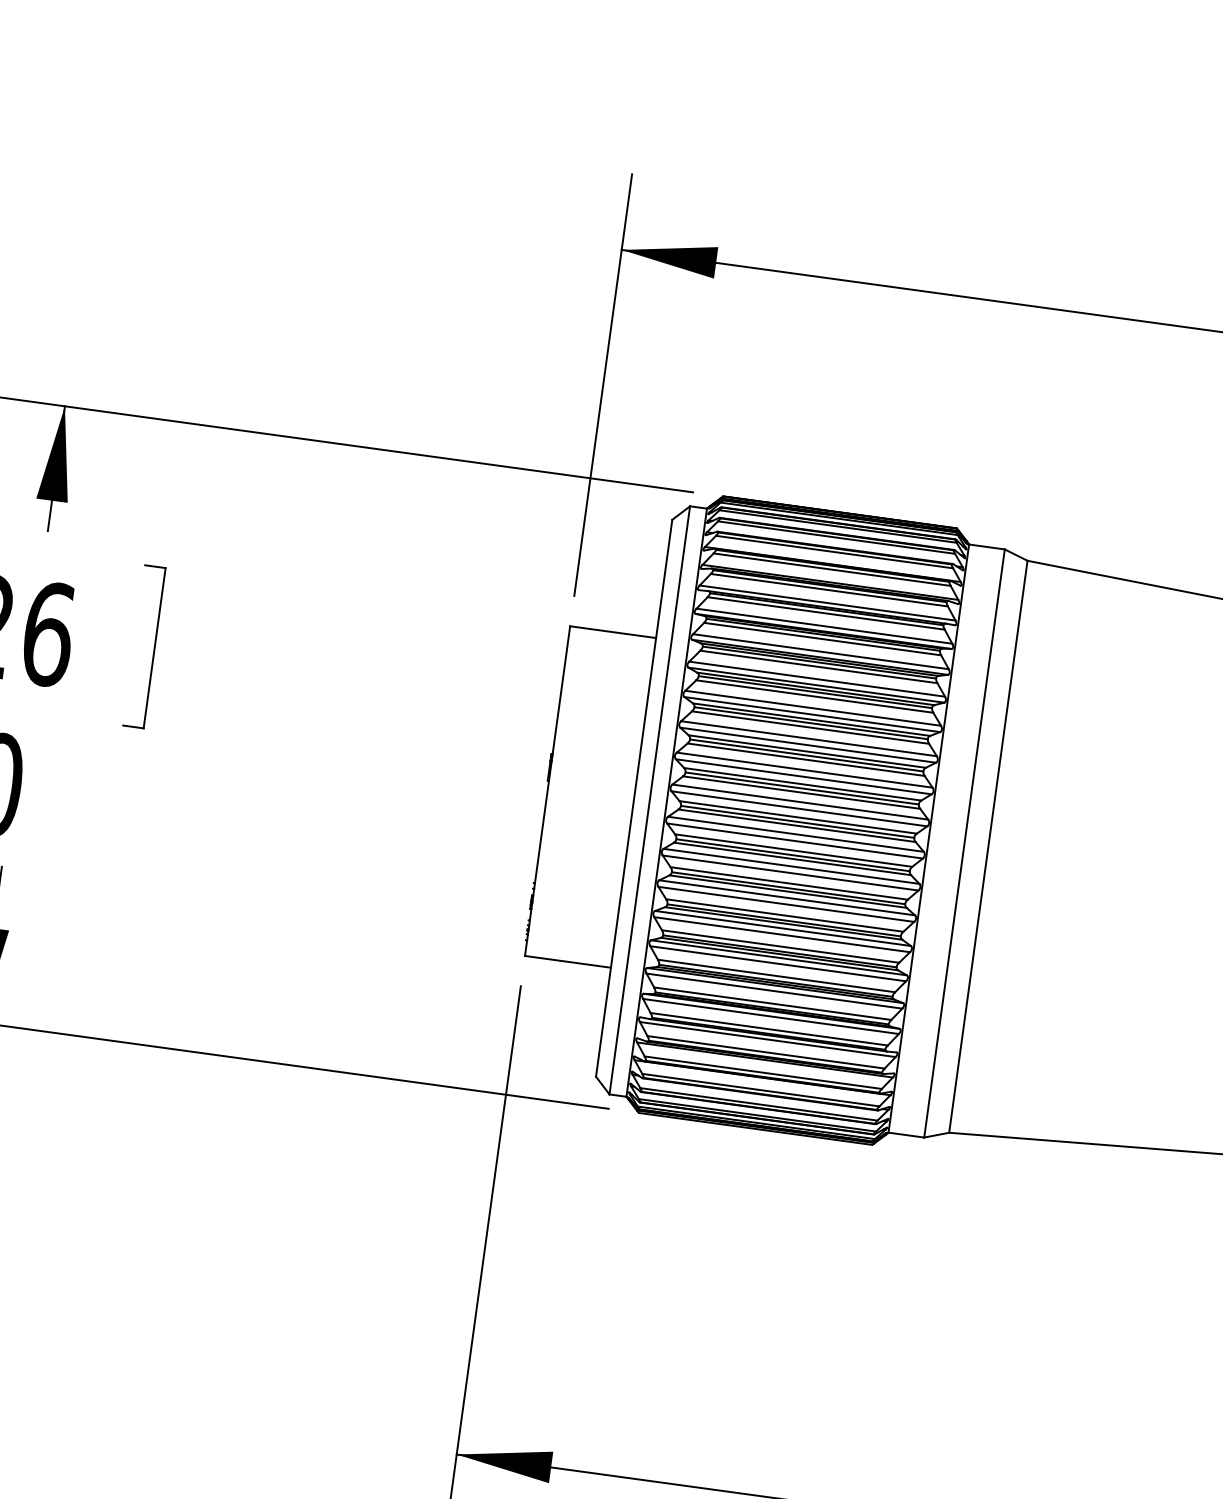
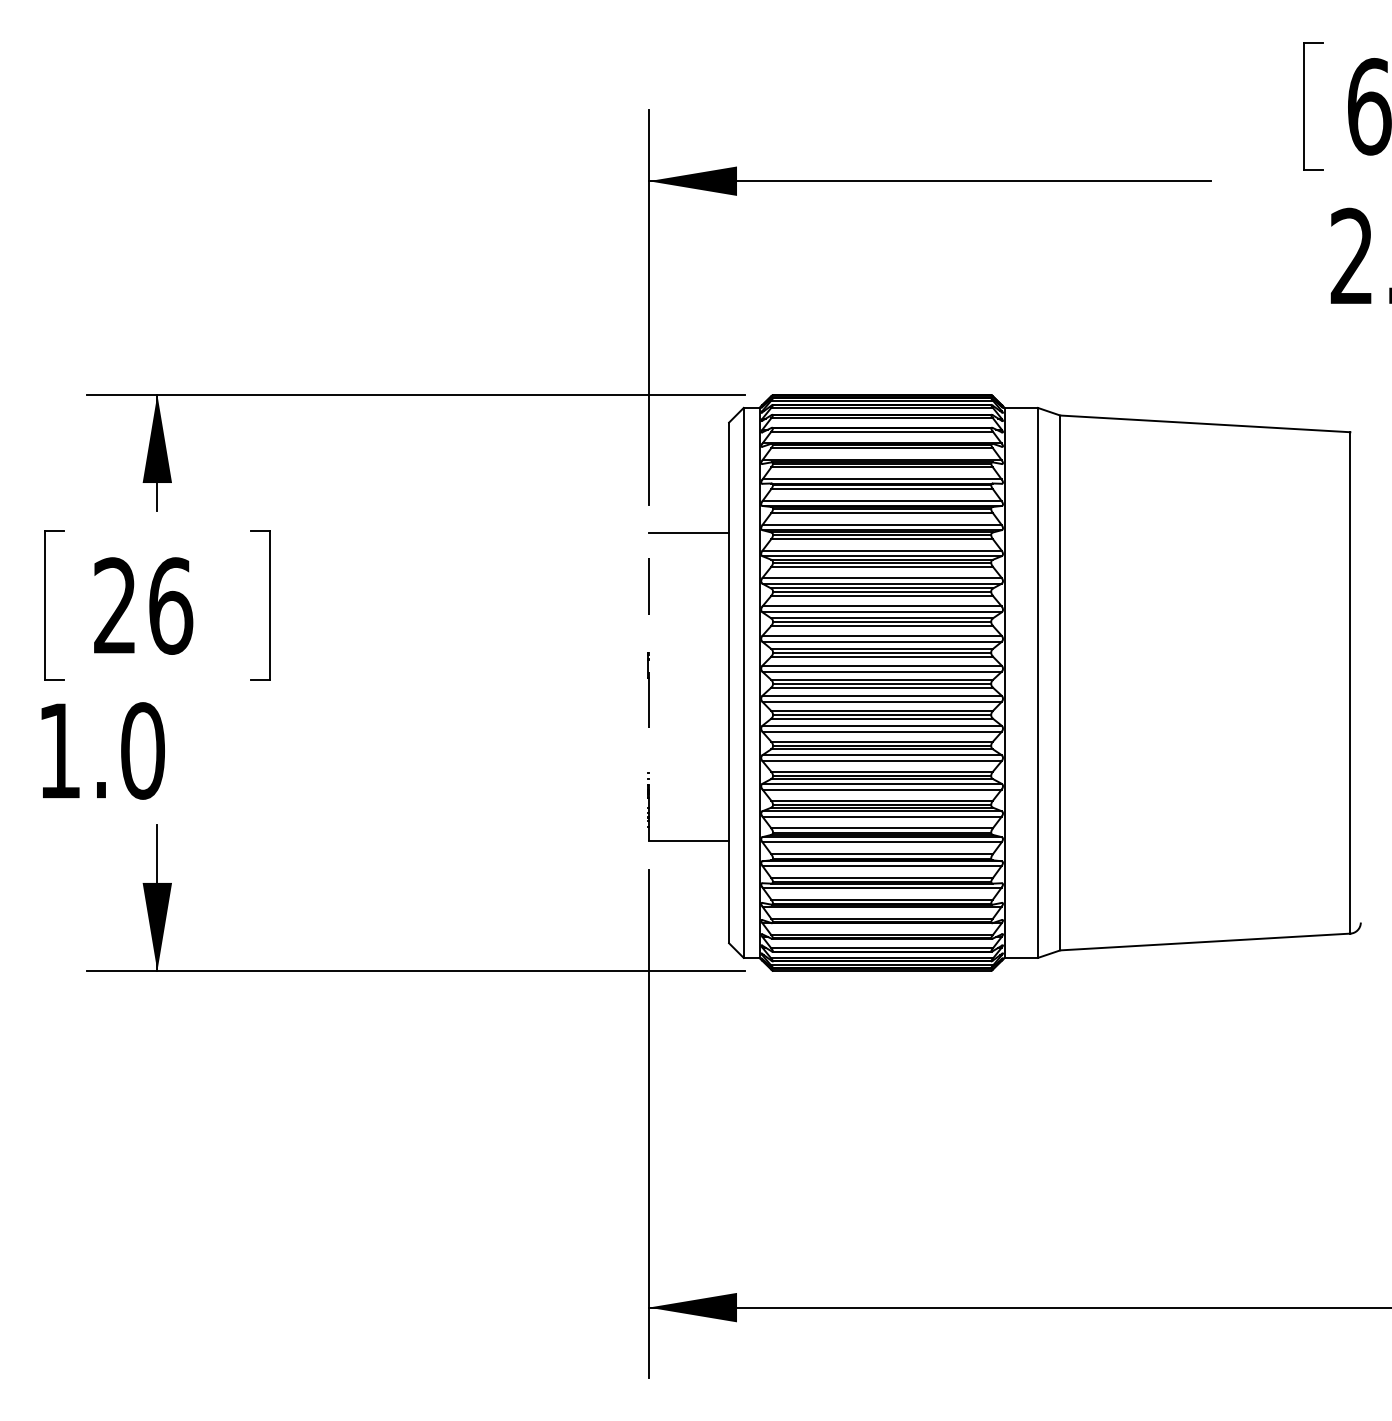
line: (547, 790) -> (648, 686), solid -> dashed

